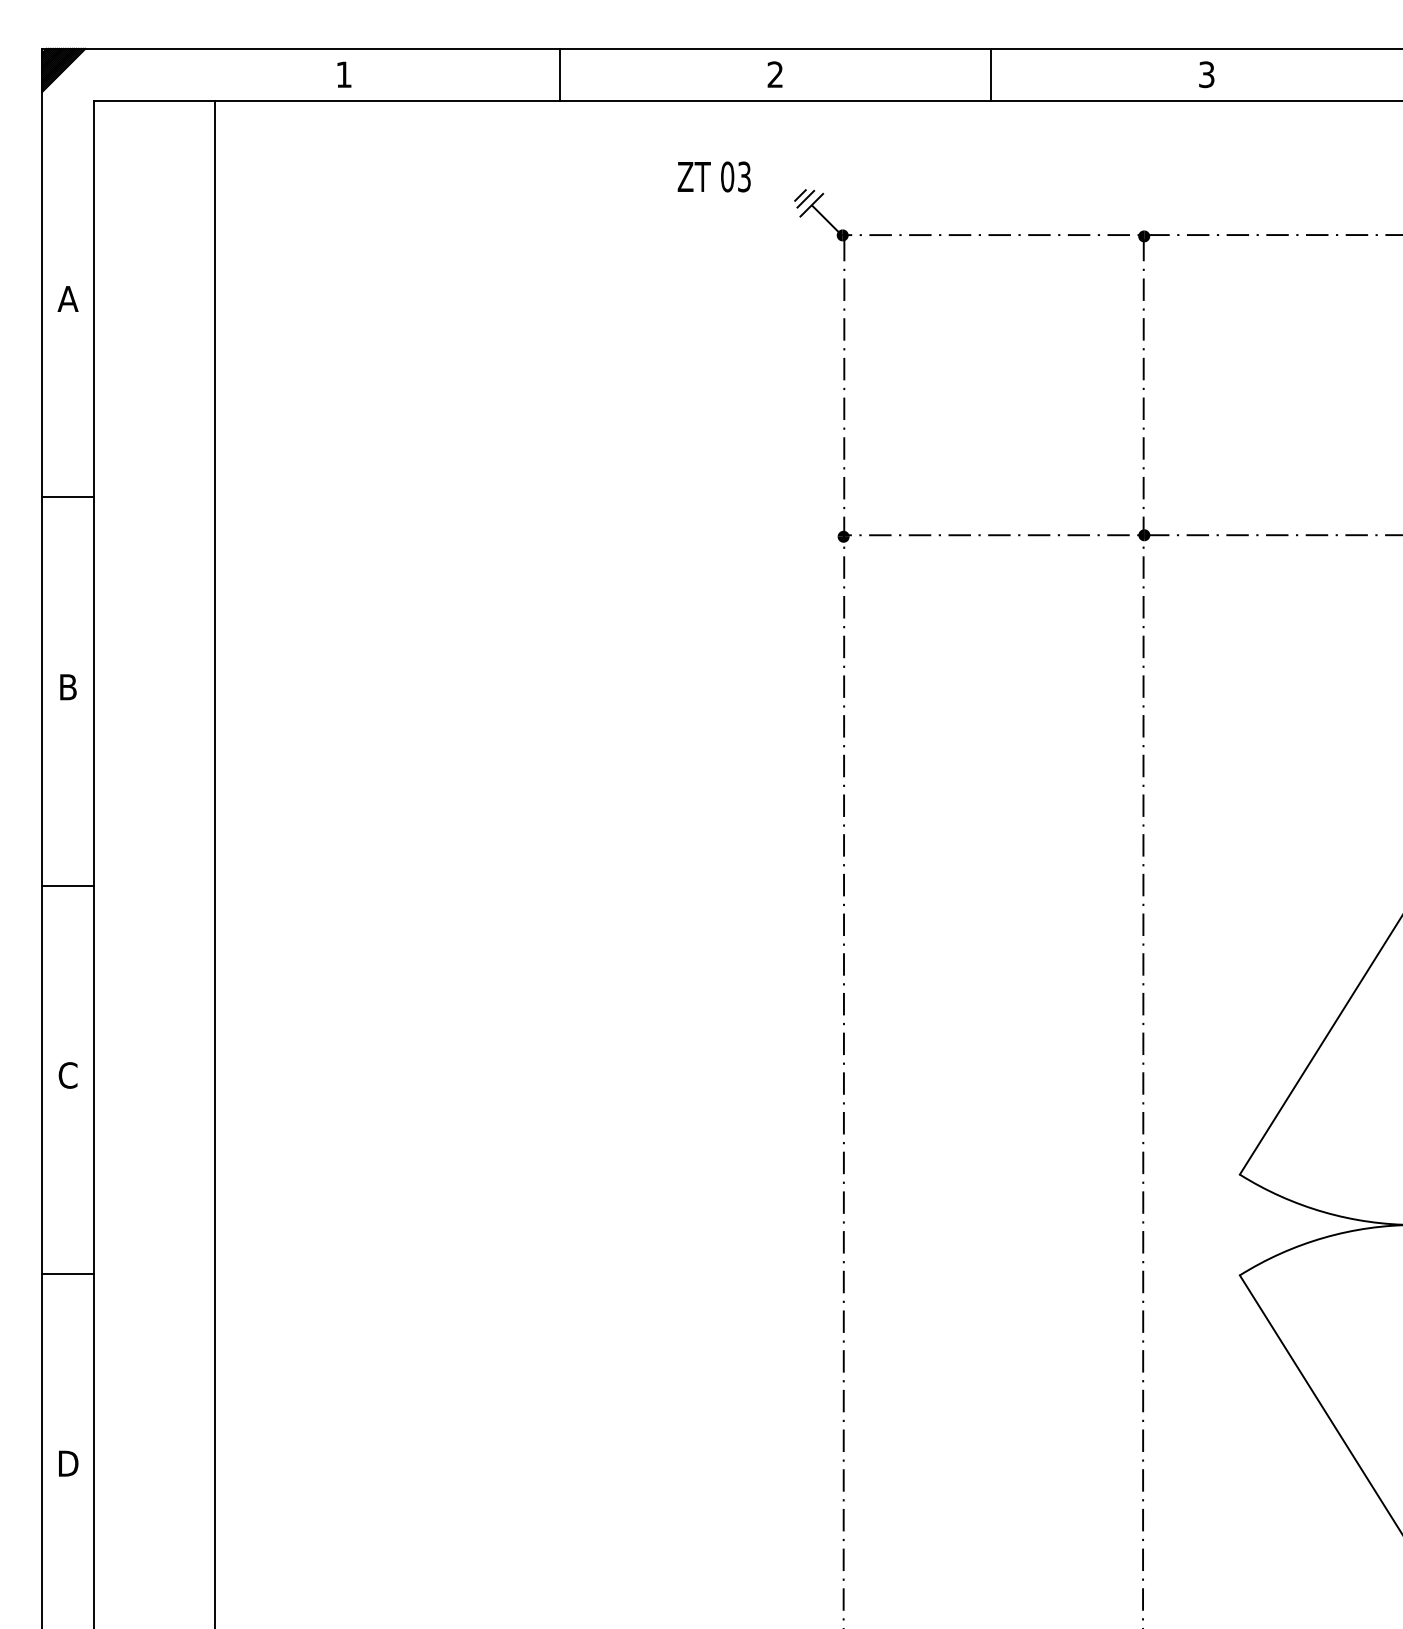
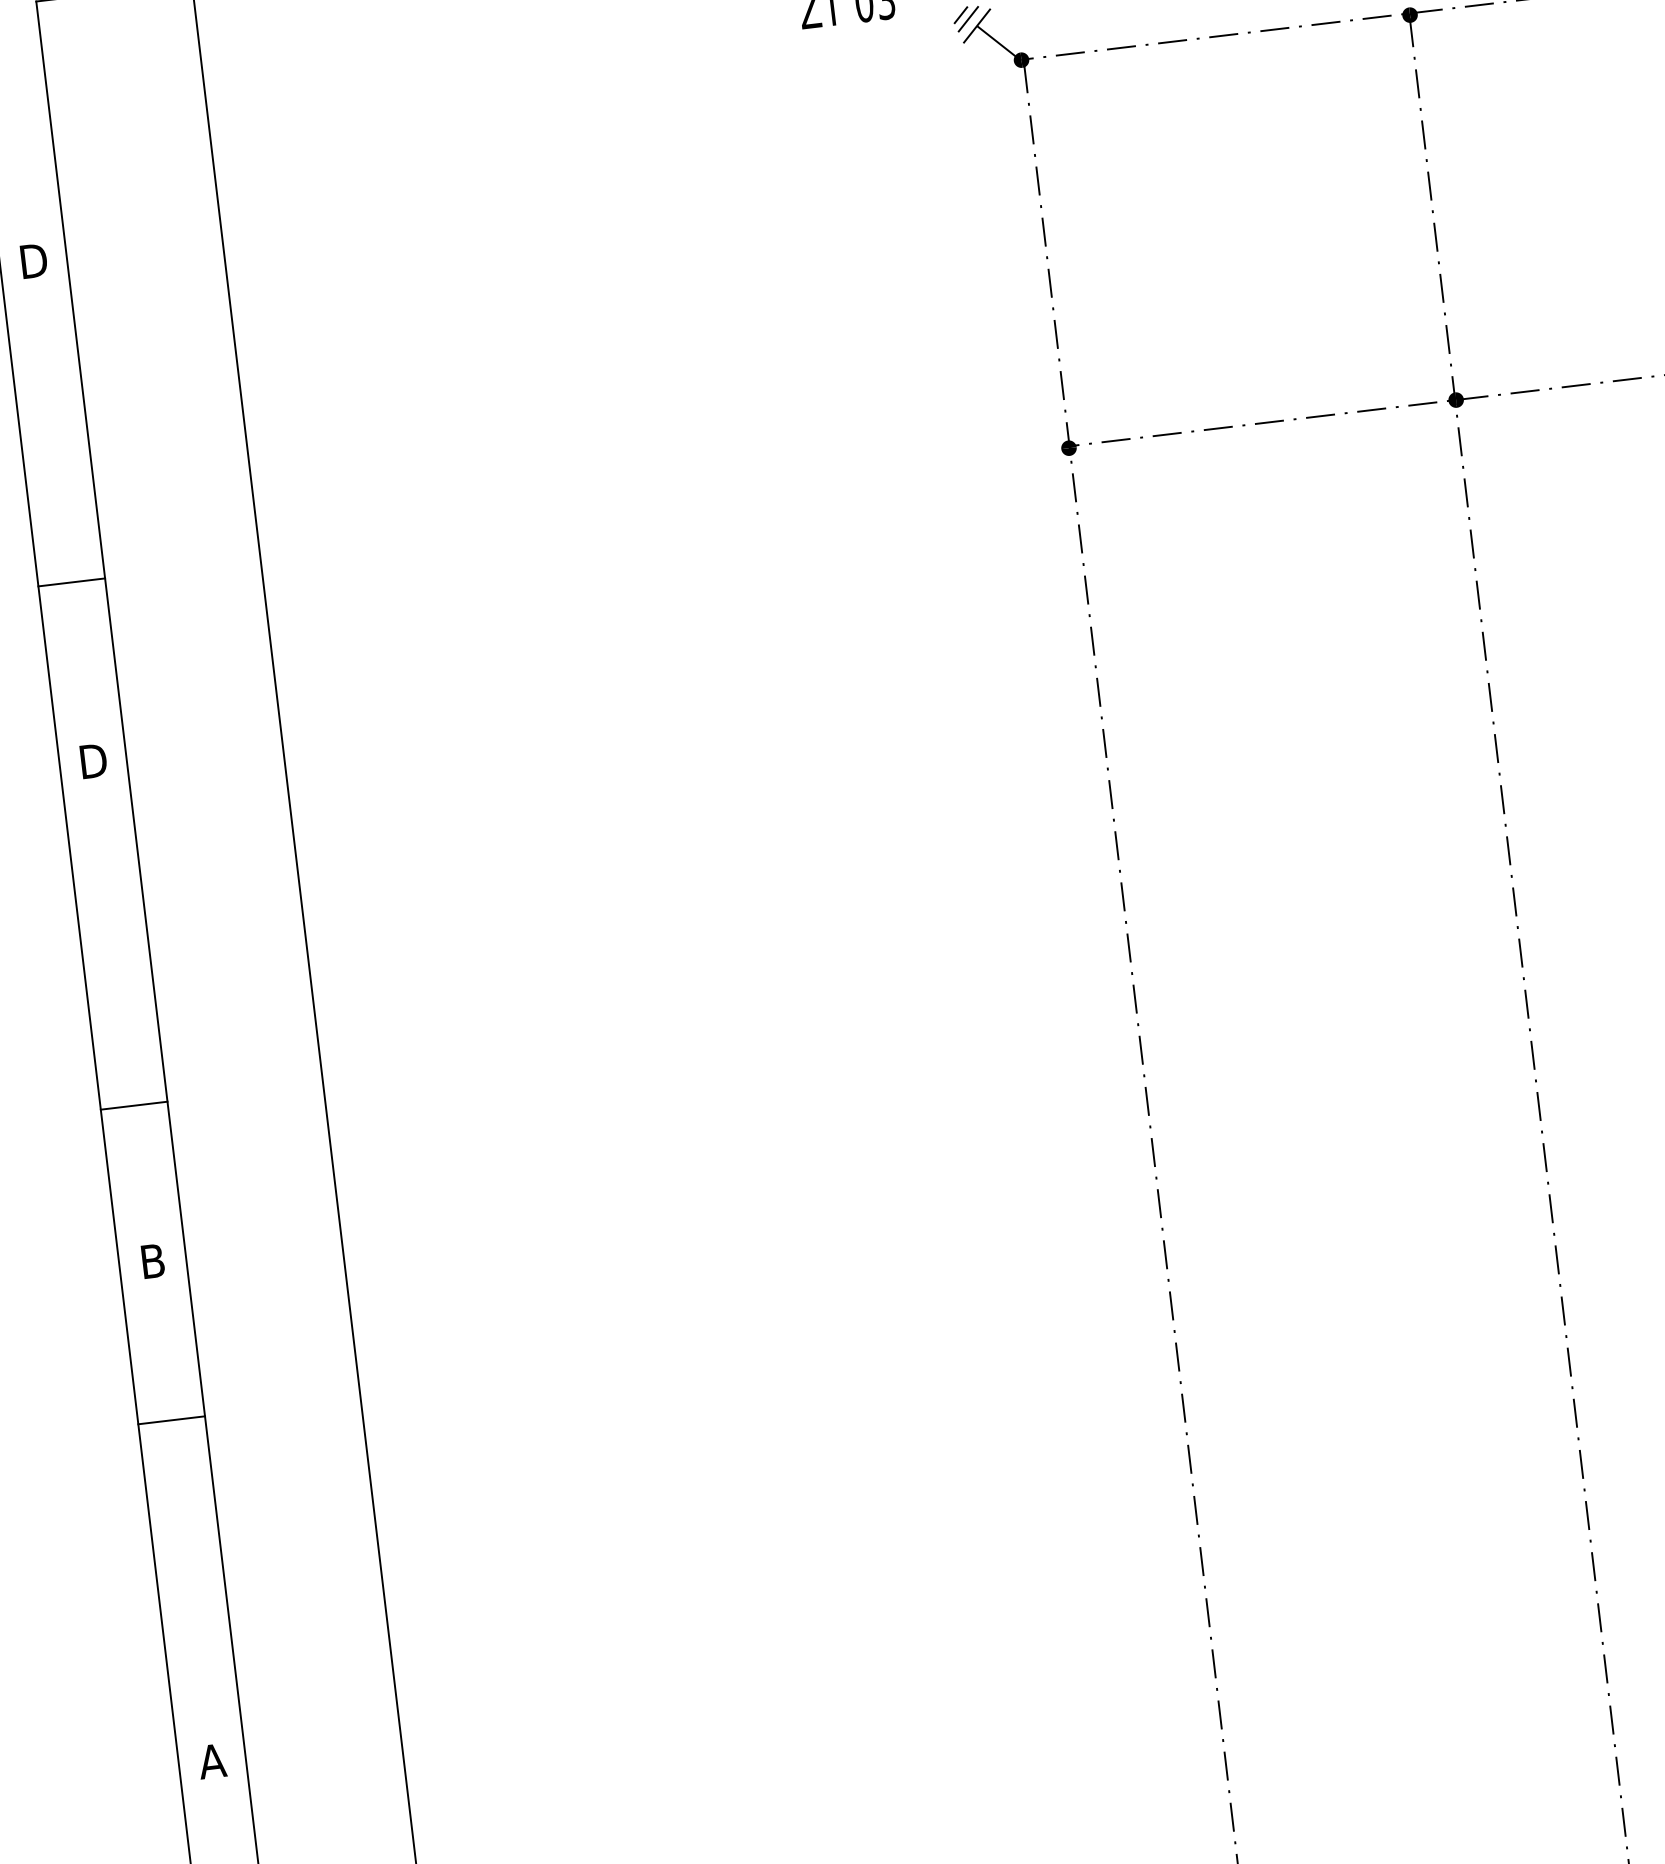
text: (67, 298) -> (32, 260), A -> D
line: (67, 497) -> (71, 582), moved
text: (68, 687) -> (93, 761), B -> D
line: (67, 885) -> (133, 1105), moved
text: (67, 1075) -> (151, 1261), C -> B
line: (67, 1273) -> (170, 1419), moved
text: (67, 1463) -> (211, 1761), D -> A

